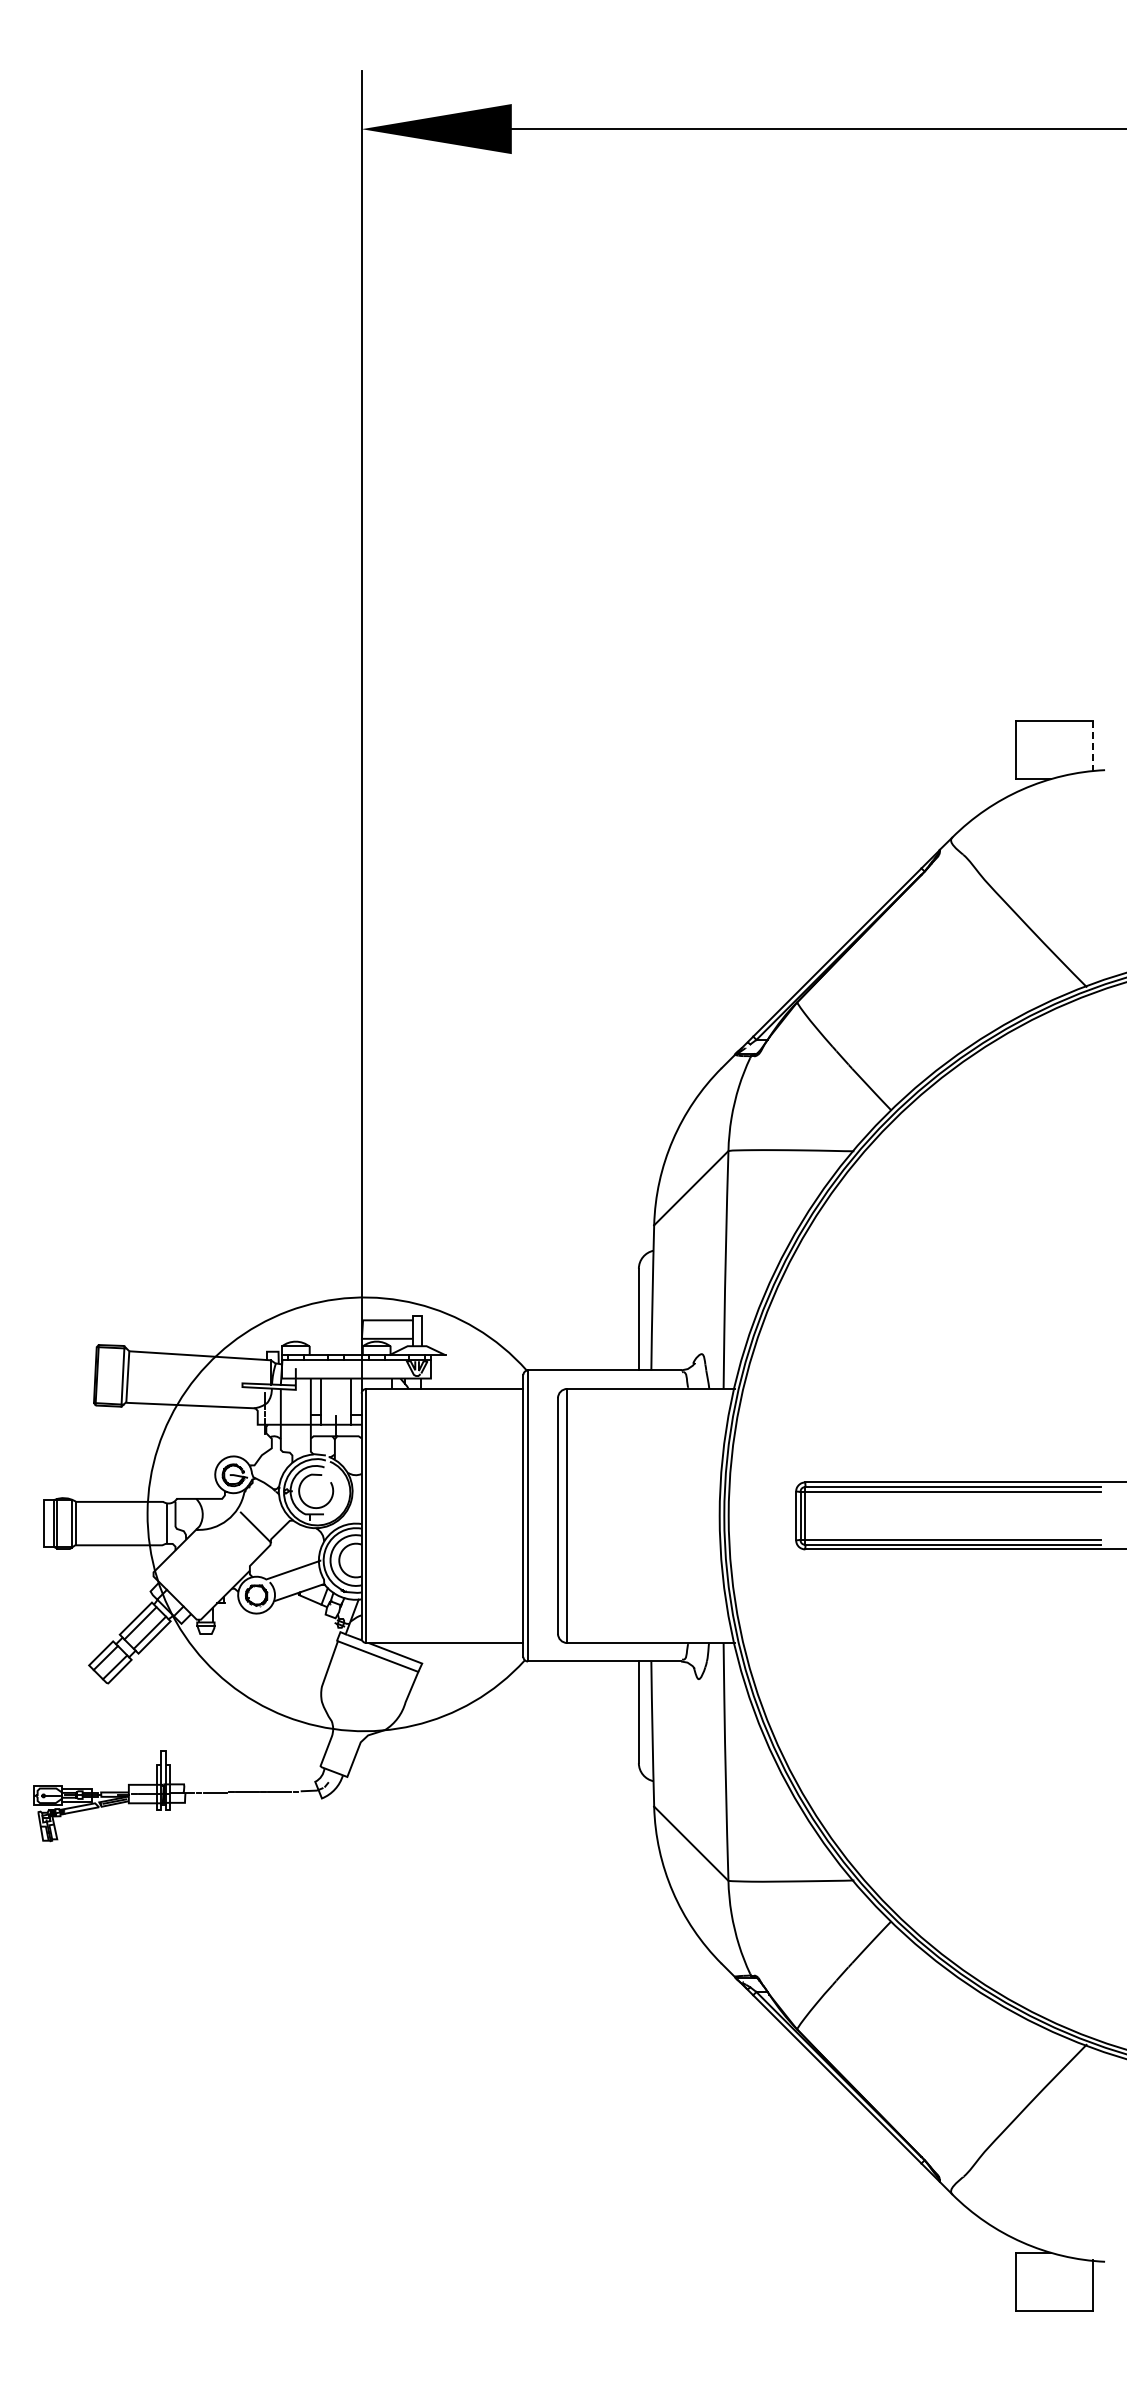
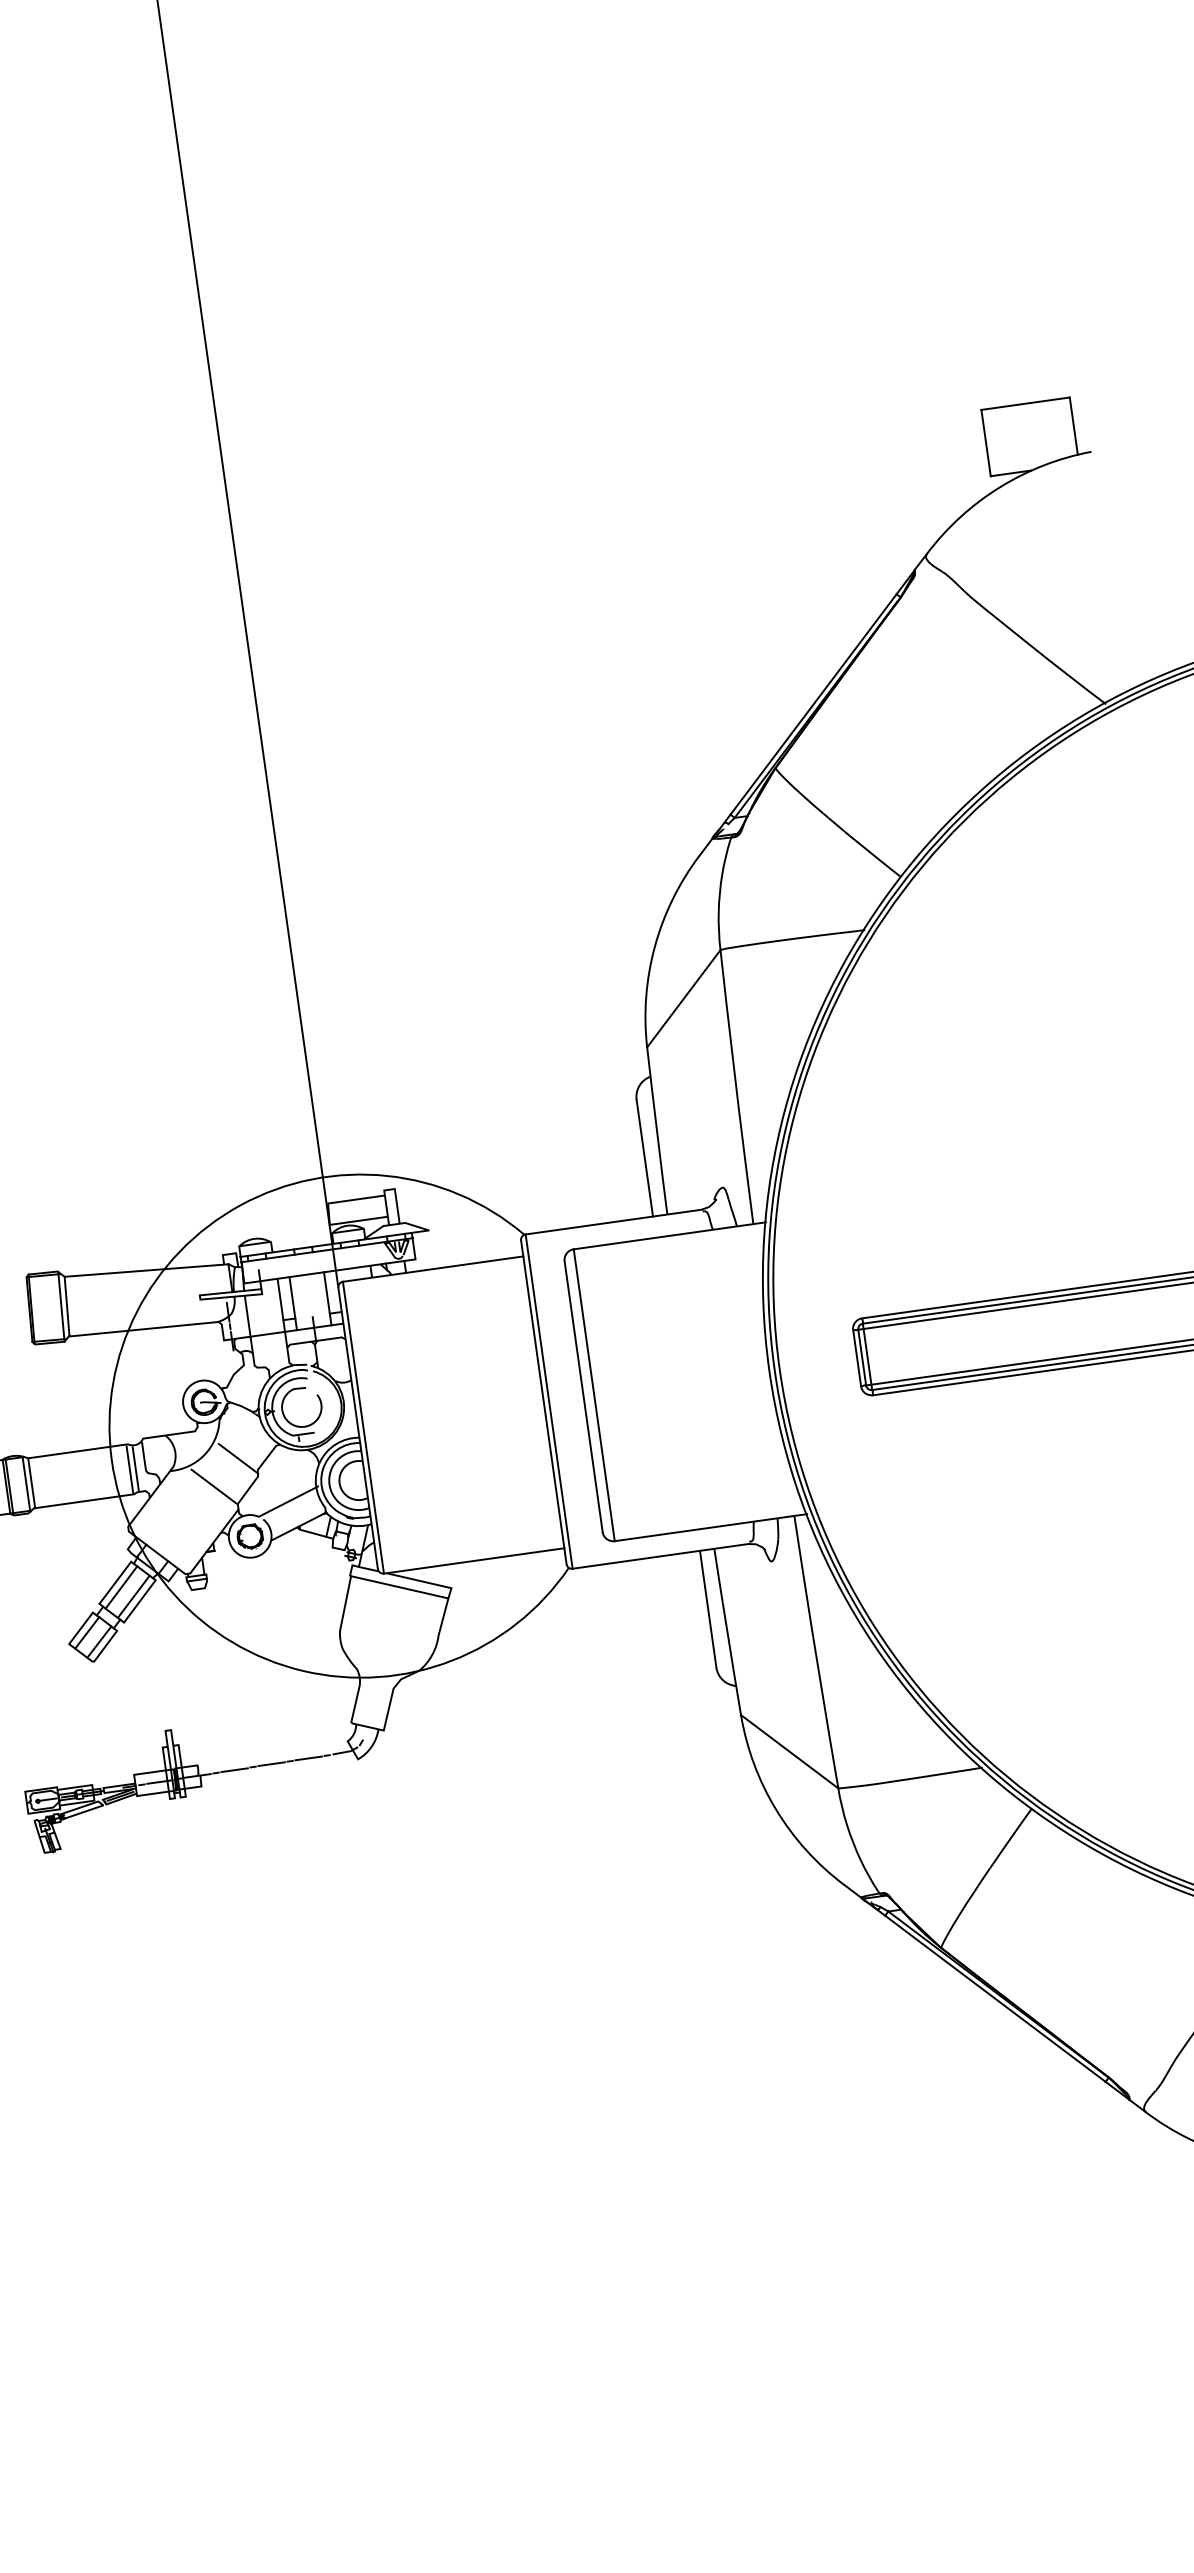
line: (1092, 746) -> (1073, 426), dashed -> solid
line: (161, 1523) -> (129, 1469), added
line: (231, 1548) -> (213, 1486), added

